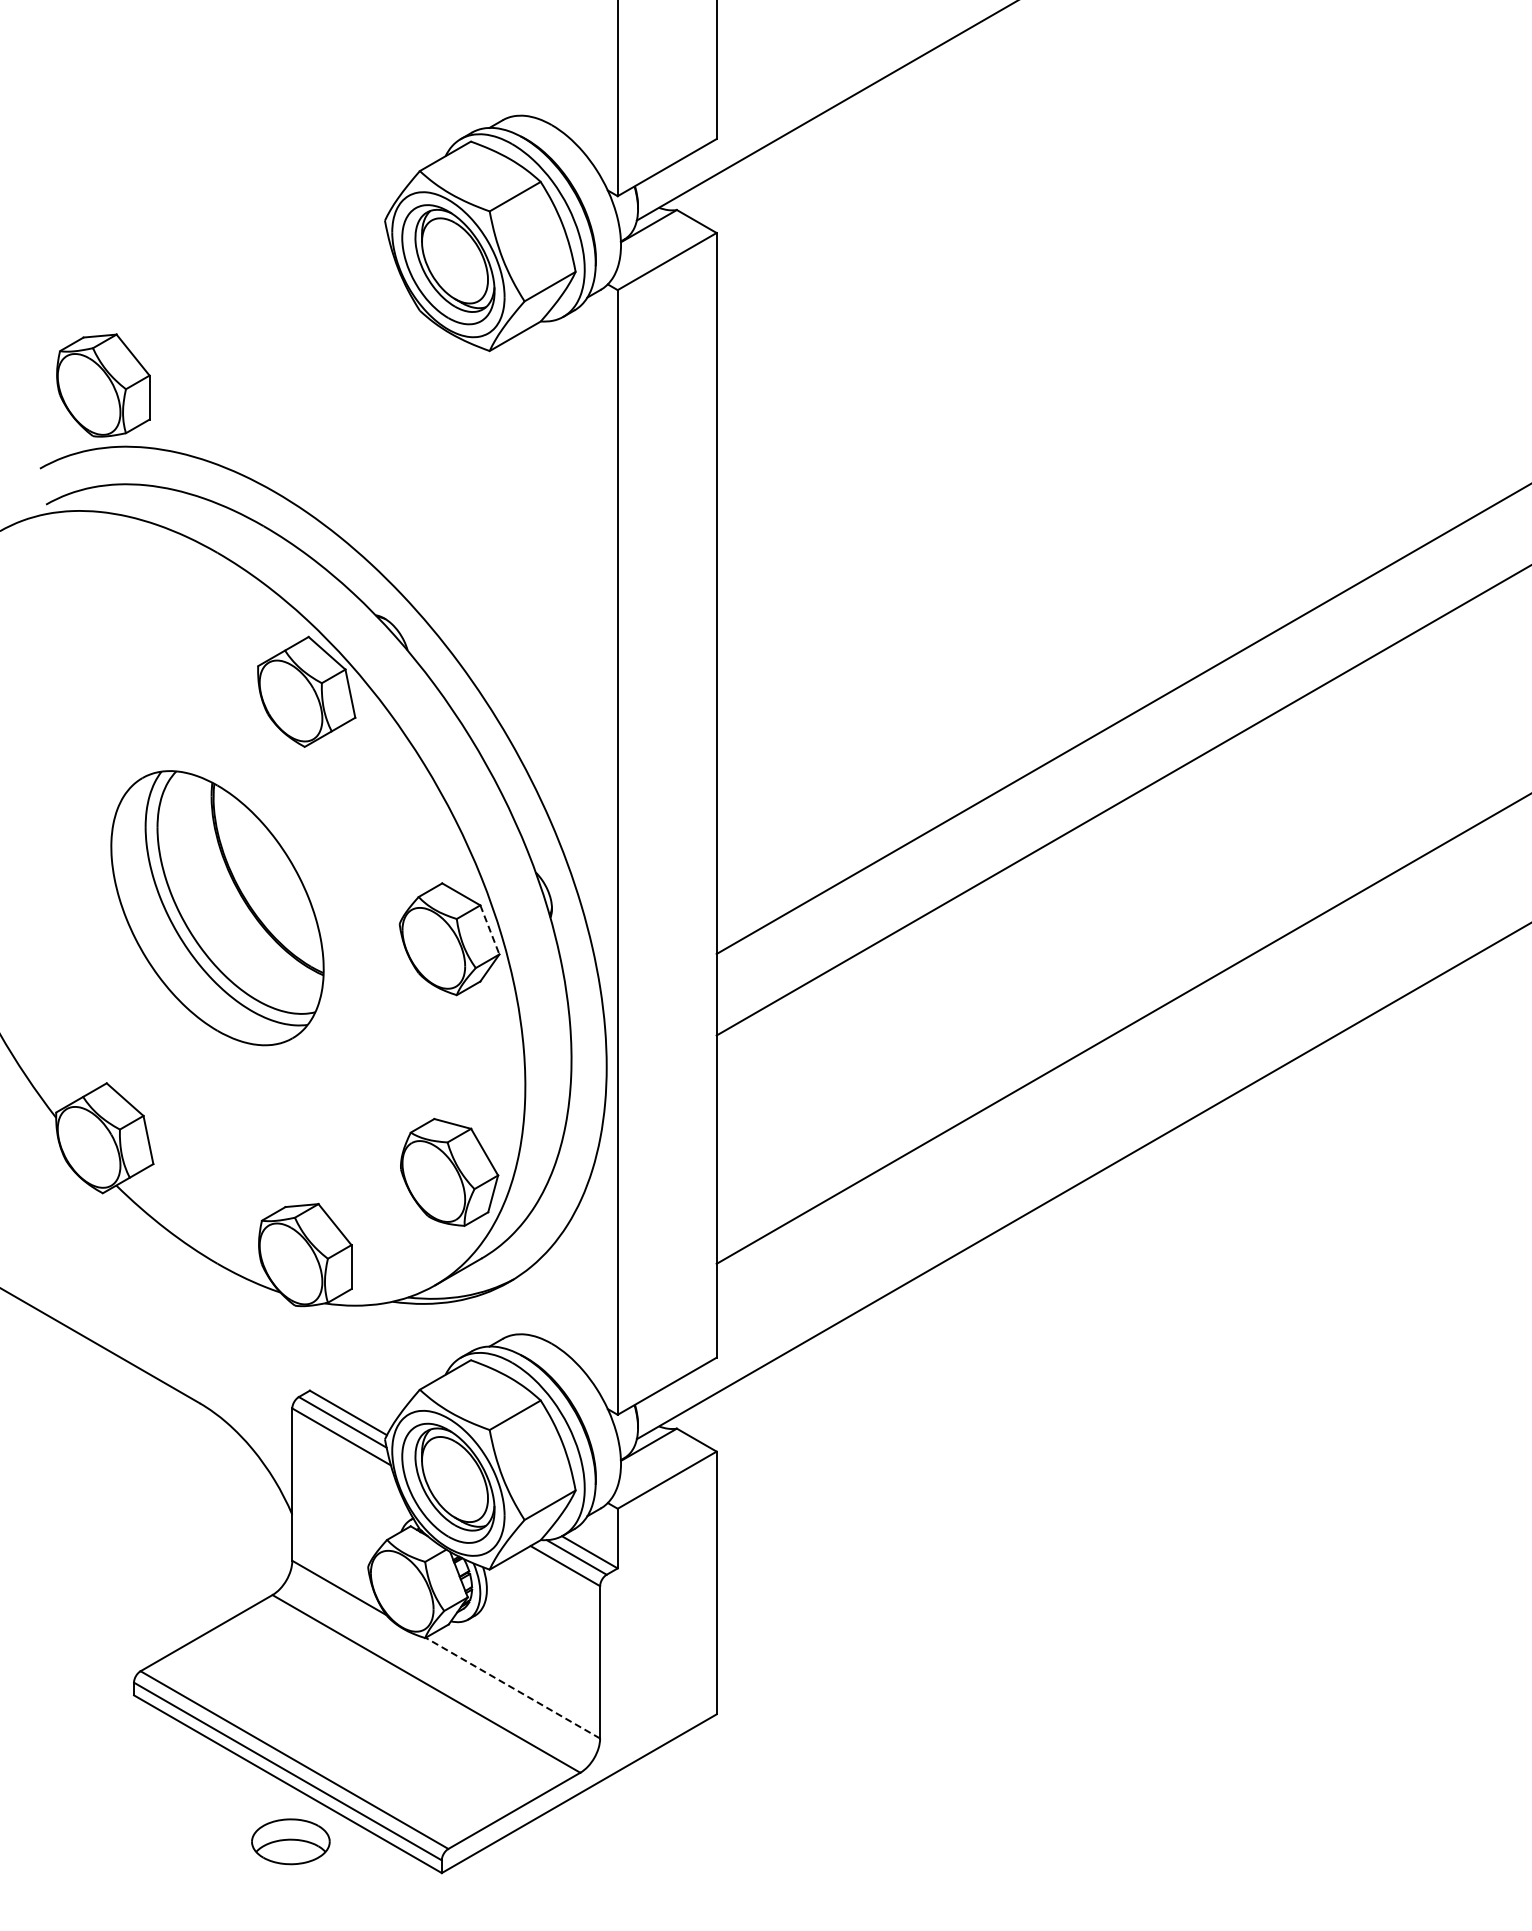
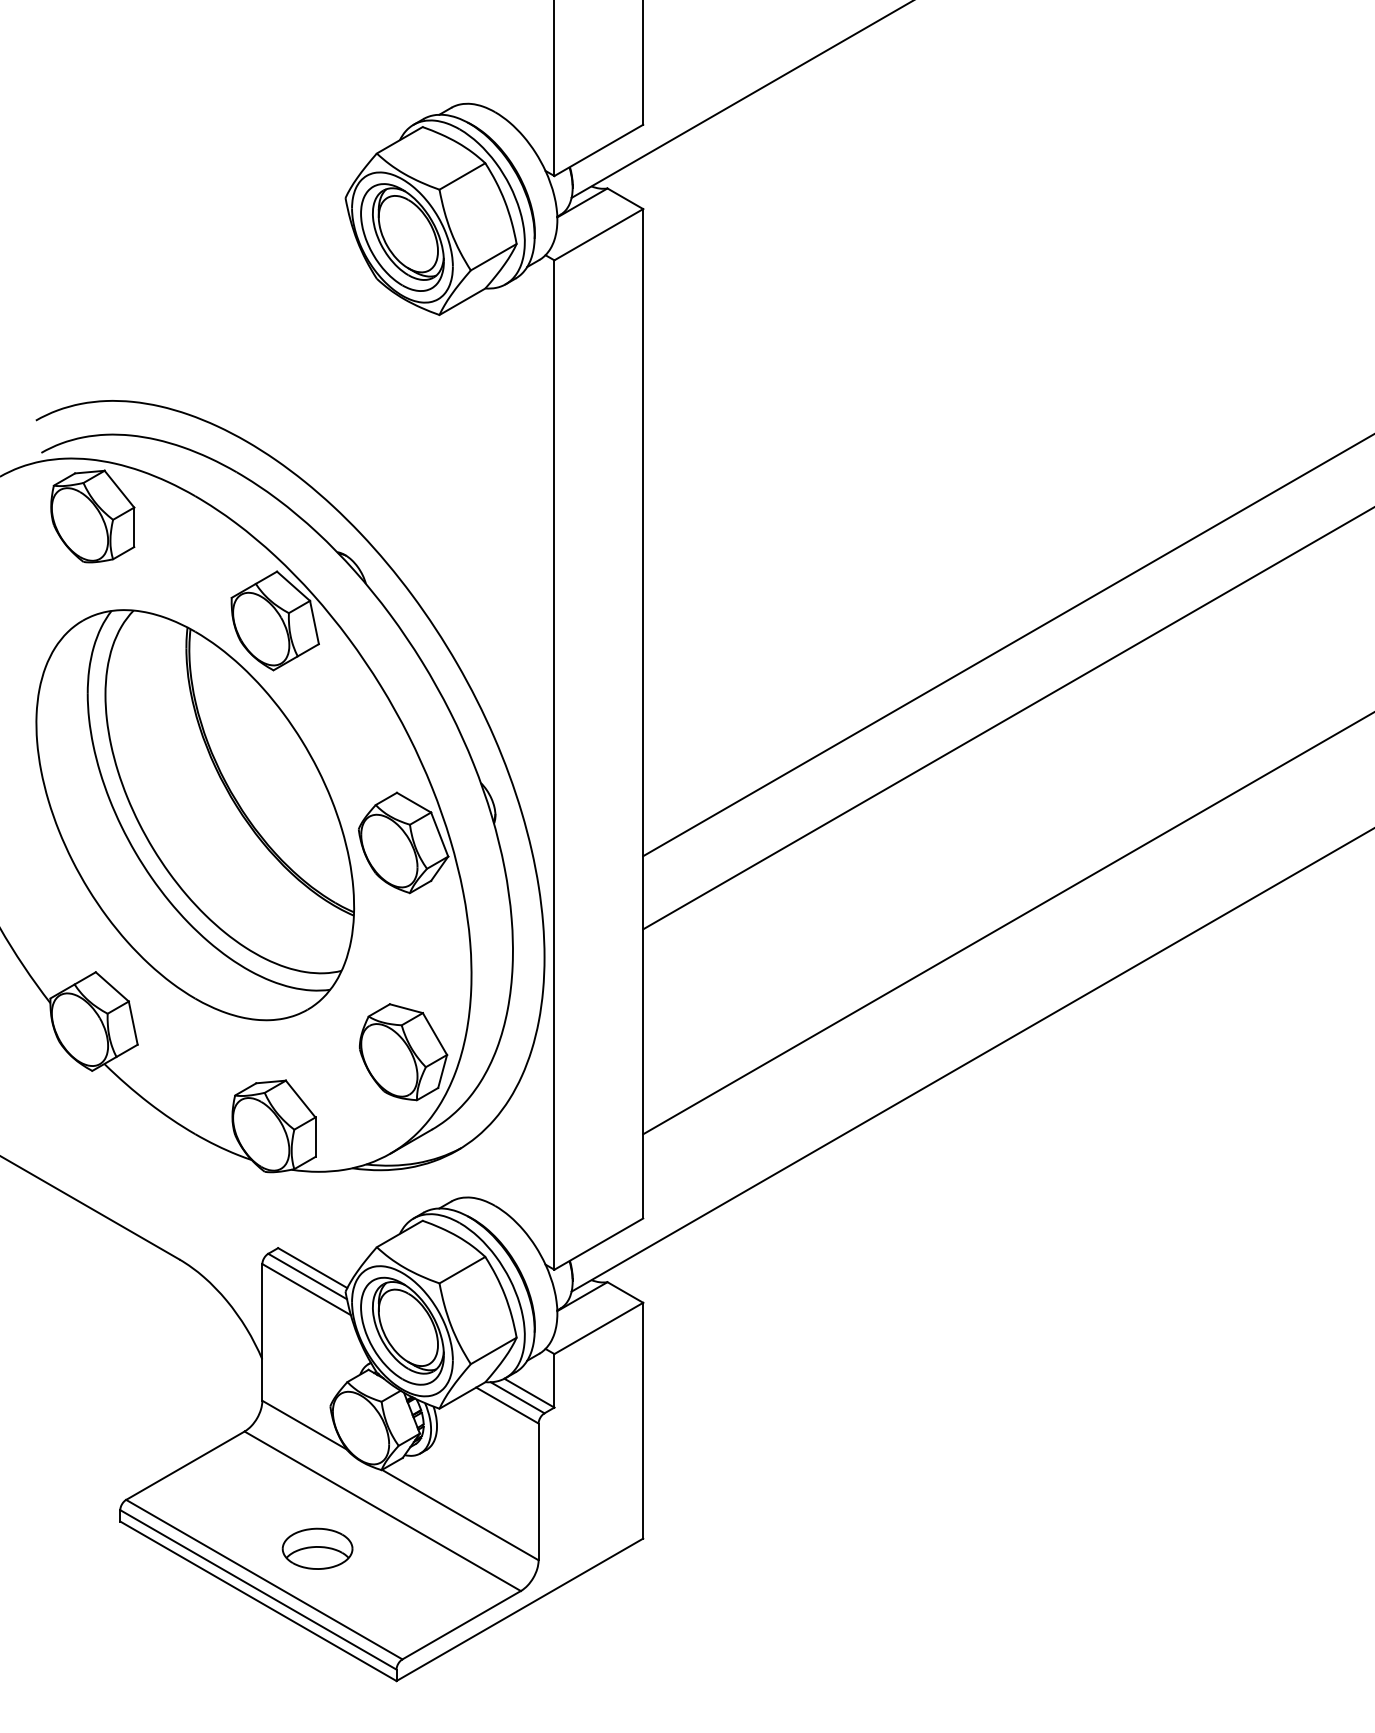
part: (103, 385) -> (92, 516), moved
part: (217, 907) -> (195, 814), size x1.67
line: (490, 930) -> (440, 835), dashed -> solid
line: (512, 1688) -> (459, 1515), dashed -> solid
part: (290, 1841) -> (317, 1548), moved

